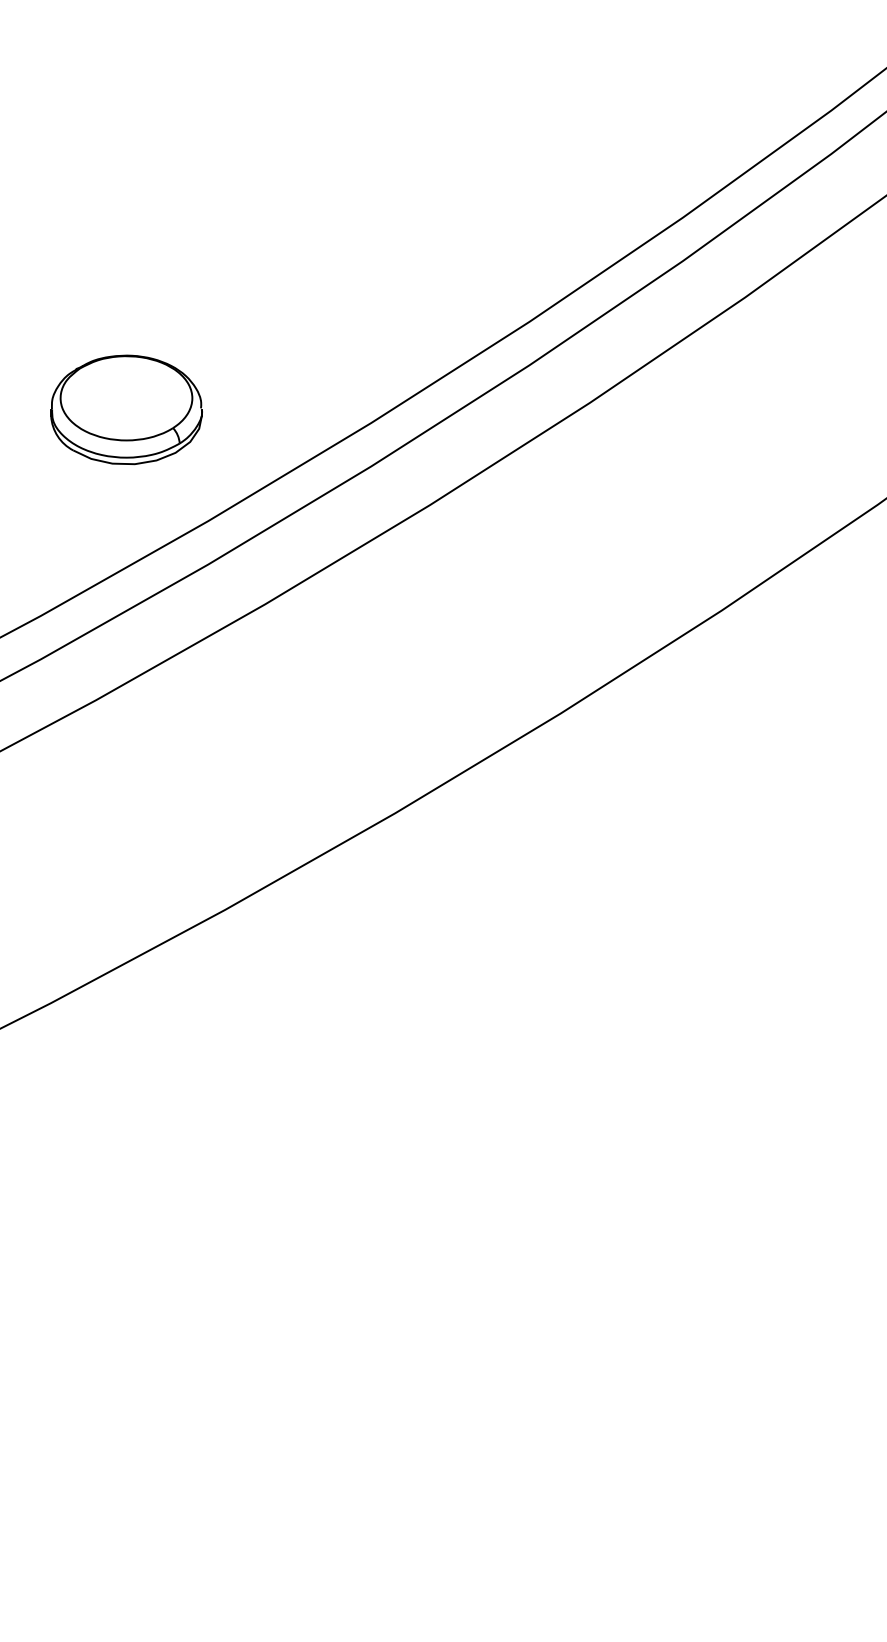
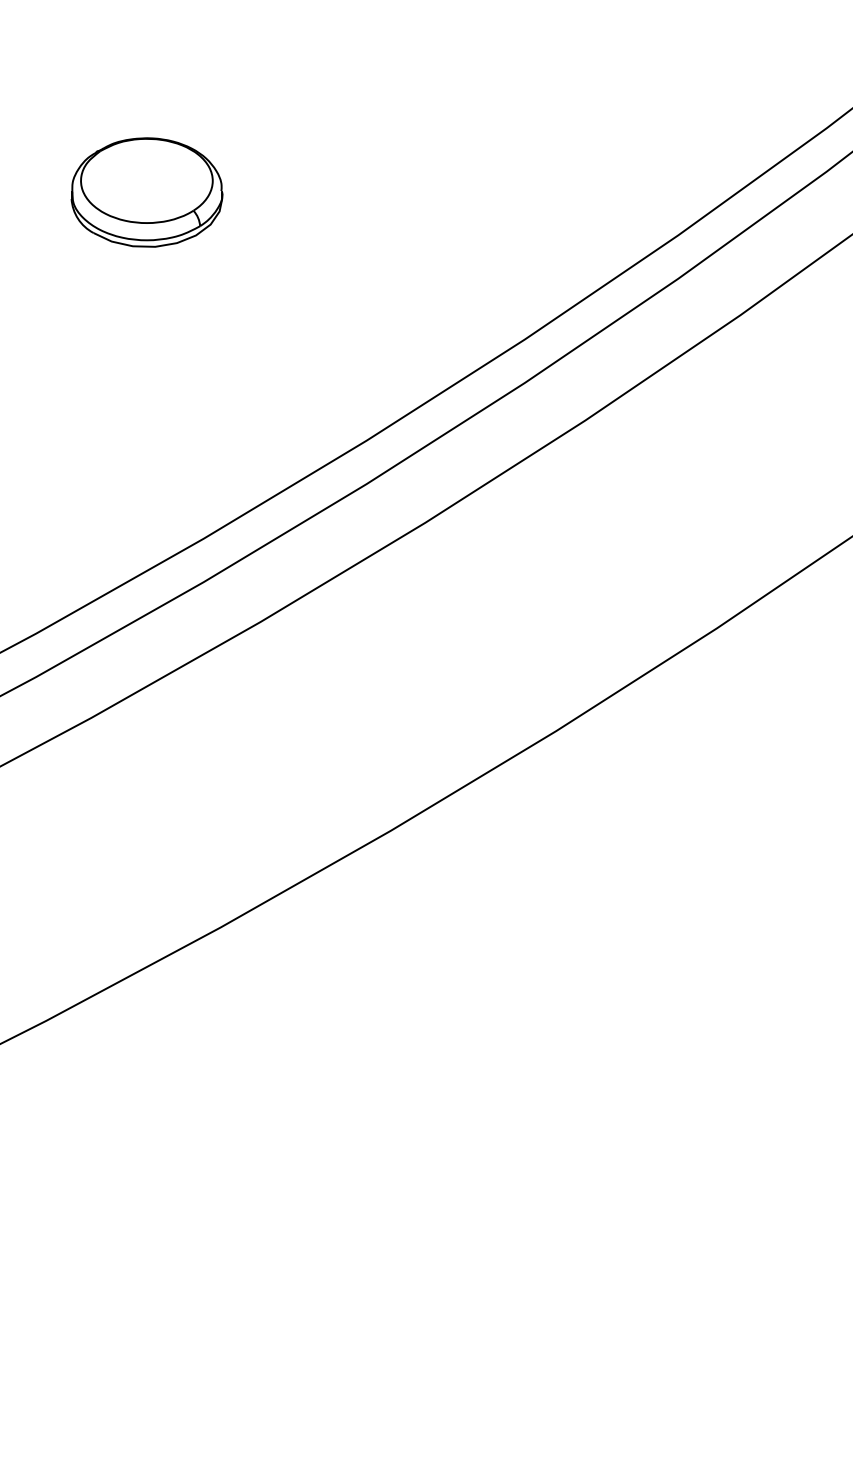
part: (126, 409) -> (146, 192), moved

